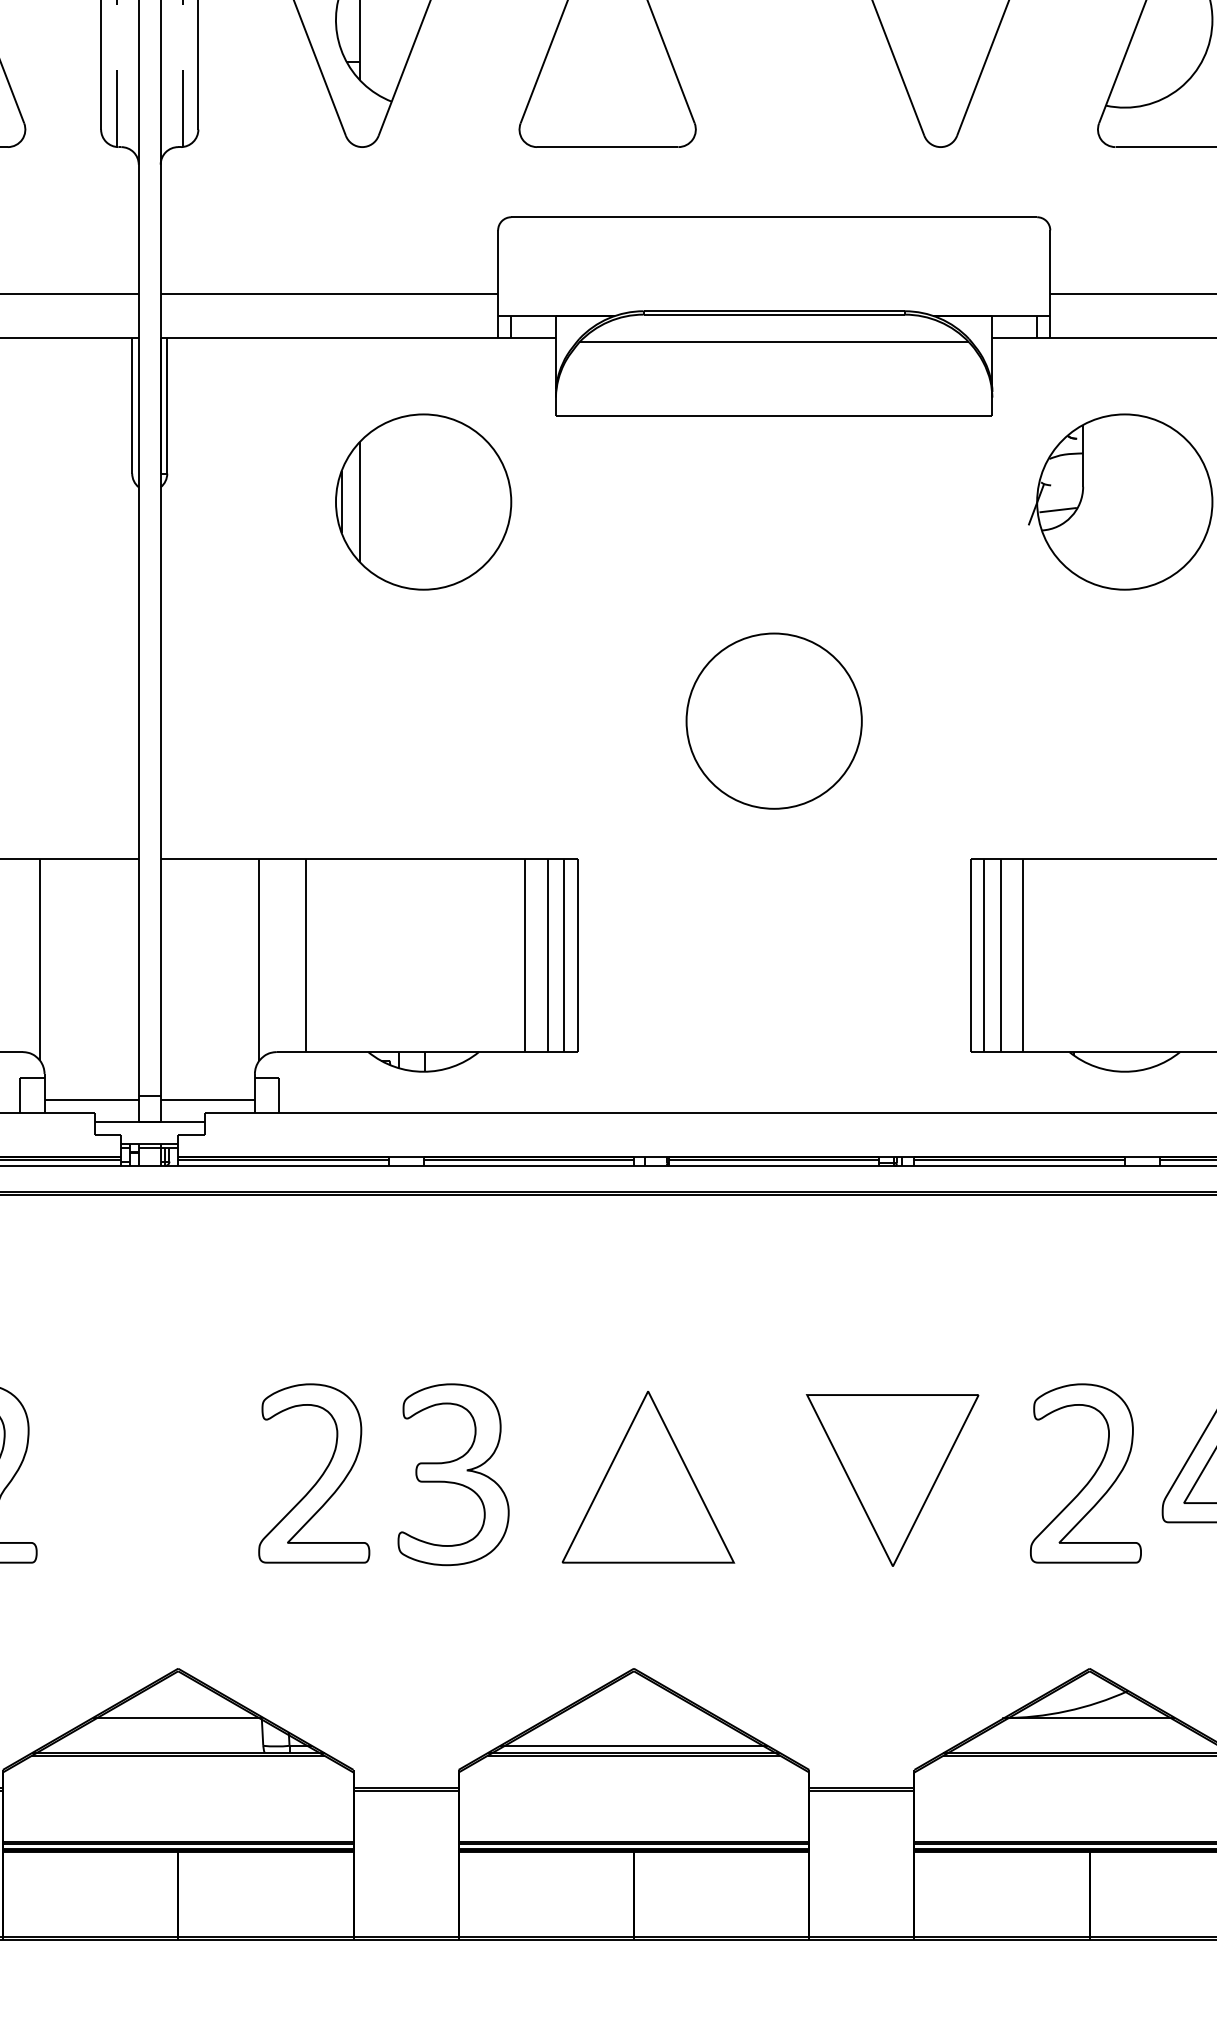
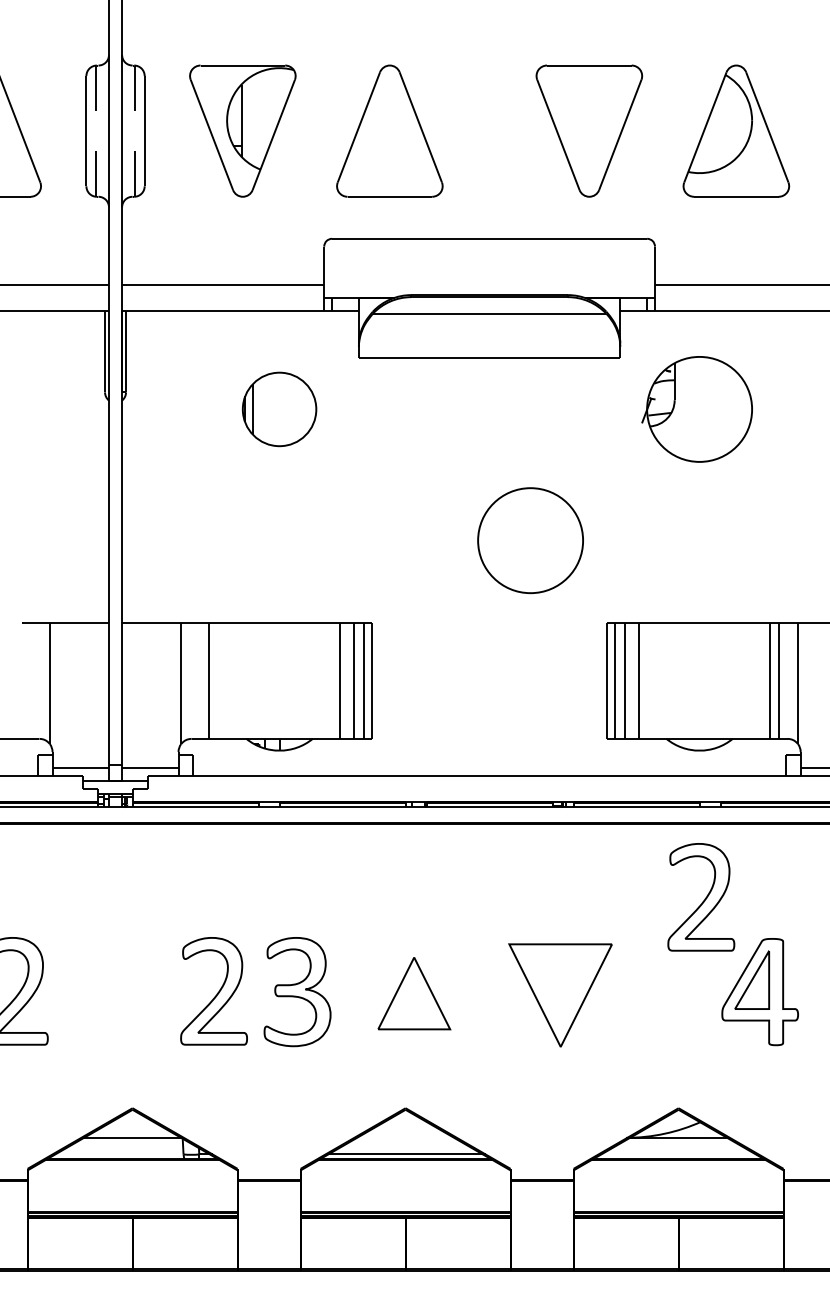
part: (423, 502) -> (279, 409), size x0.7
part: (774, 720) -> (530, 540), moved
part: (1086, 1473) -> (701, 897), moved
part: (648, 1477) -> (414, 993), size x0.7

